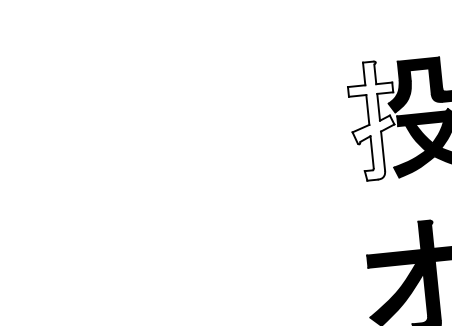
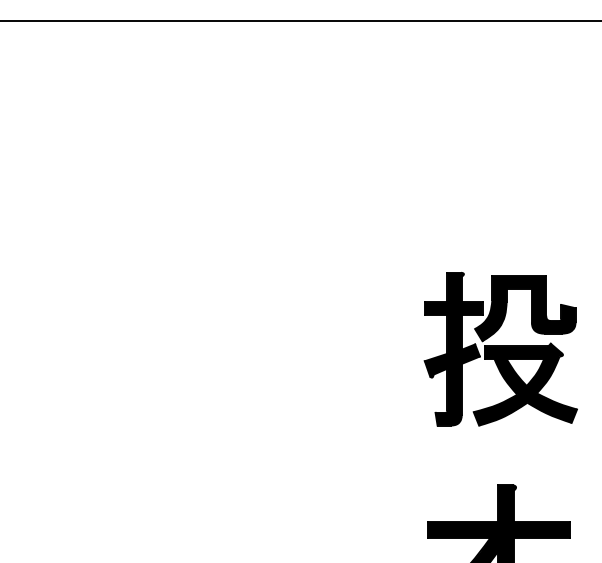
fill: (373, 120) -> (453, 348), added

